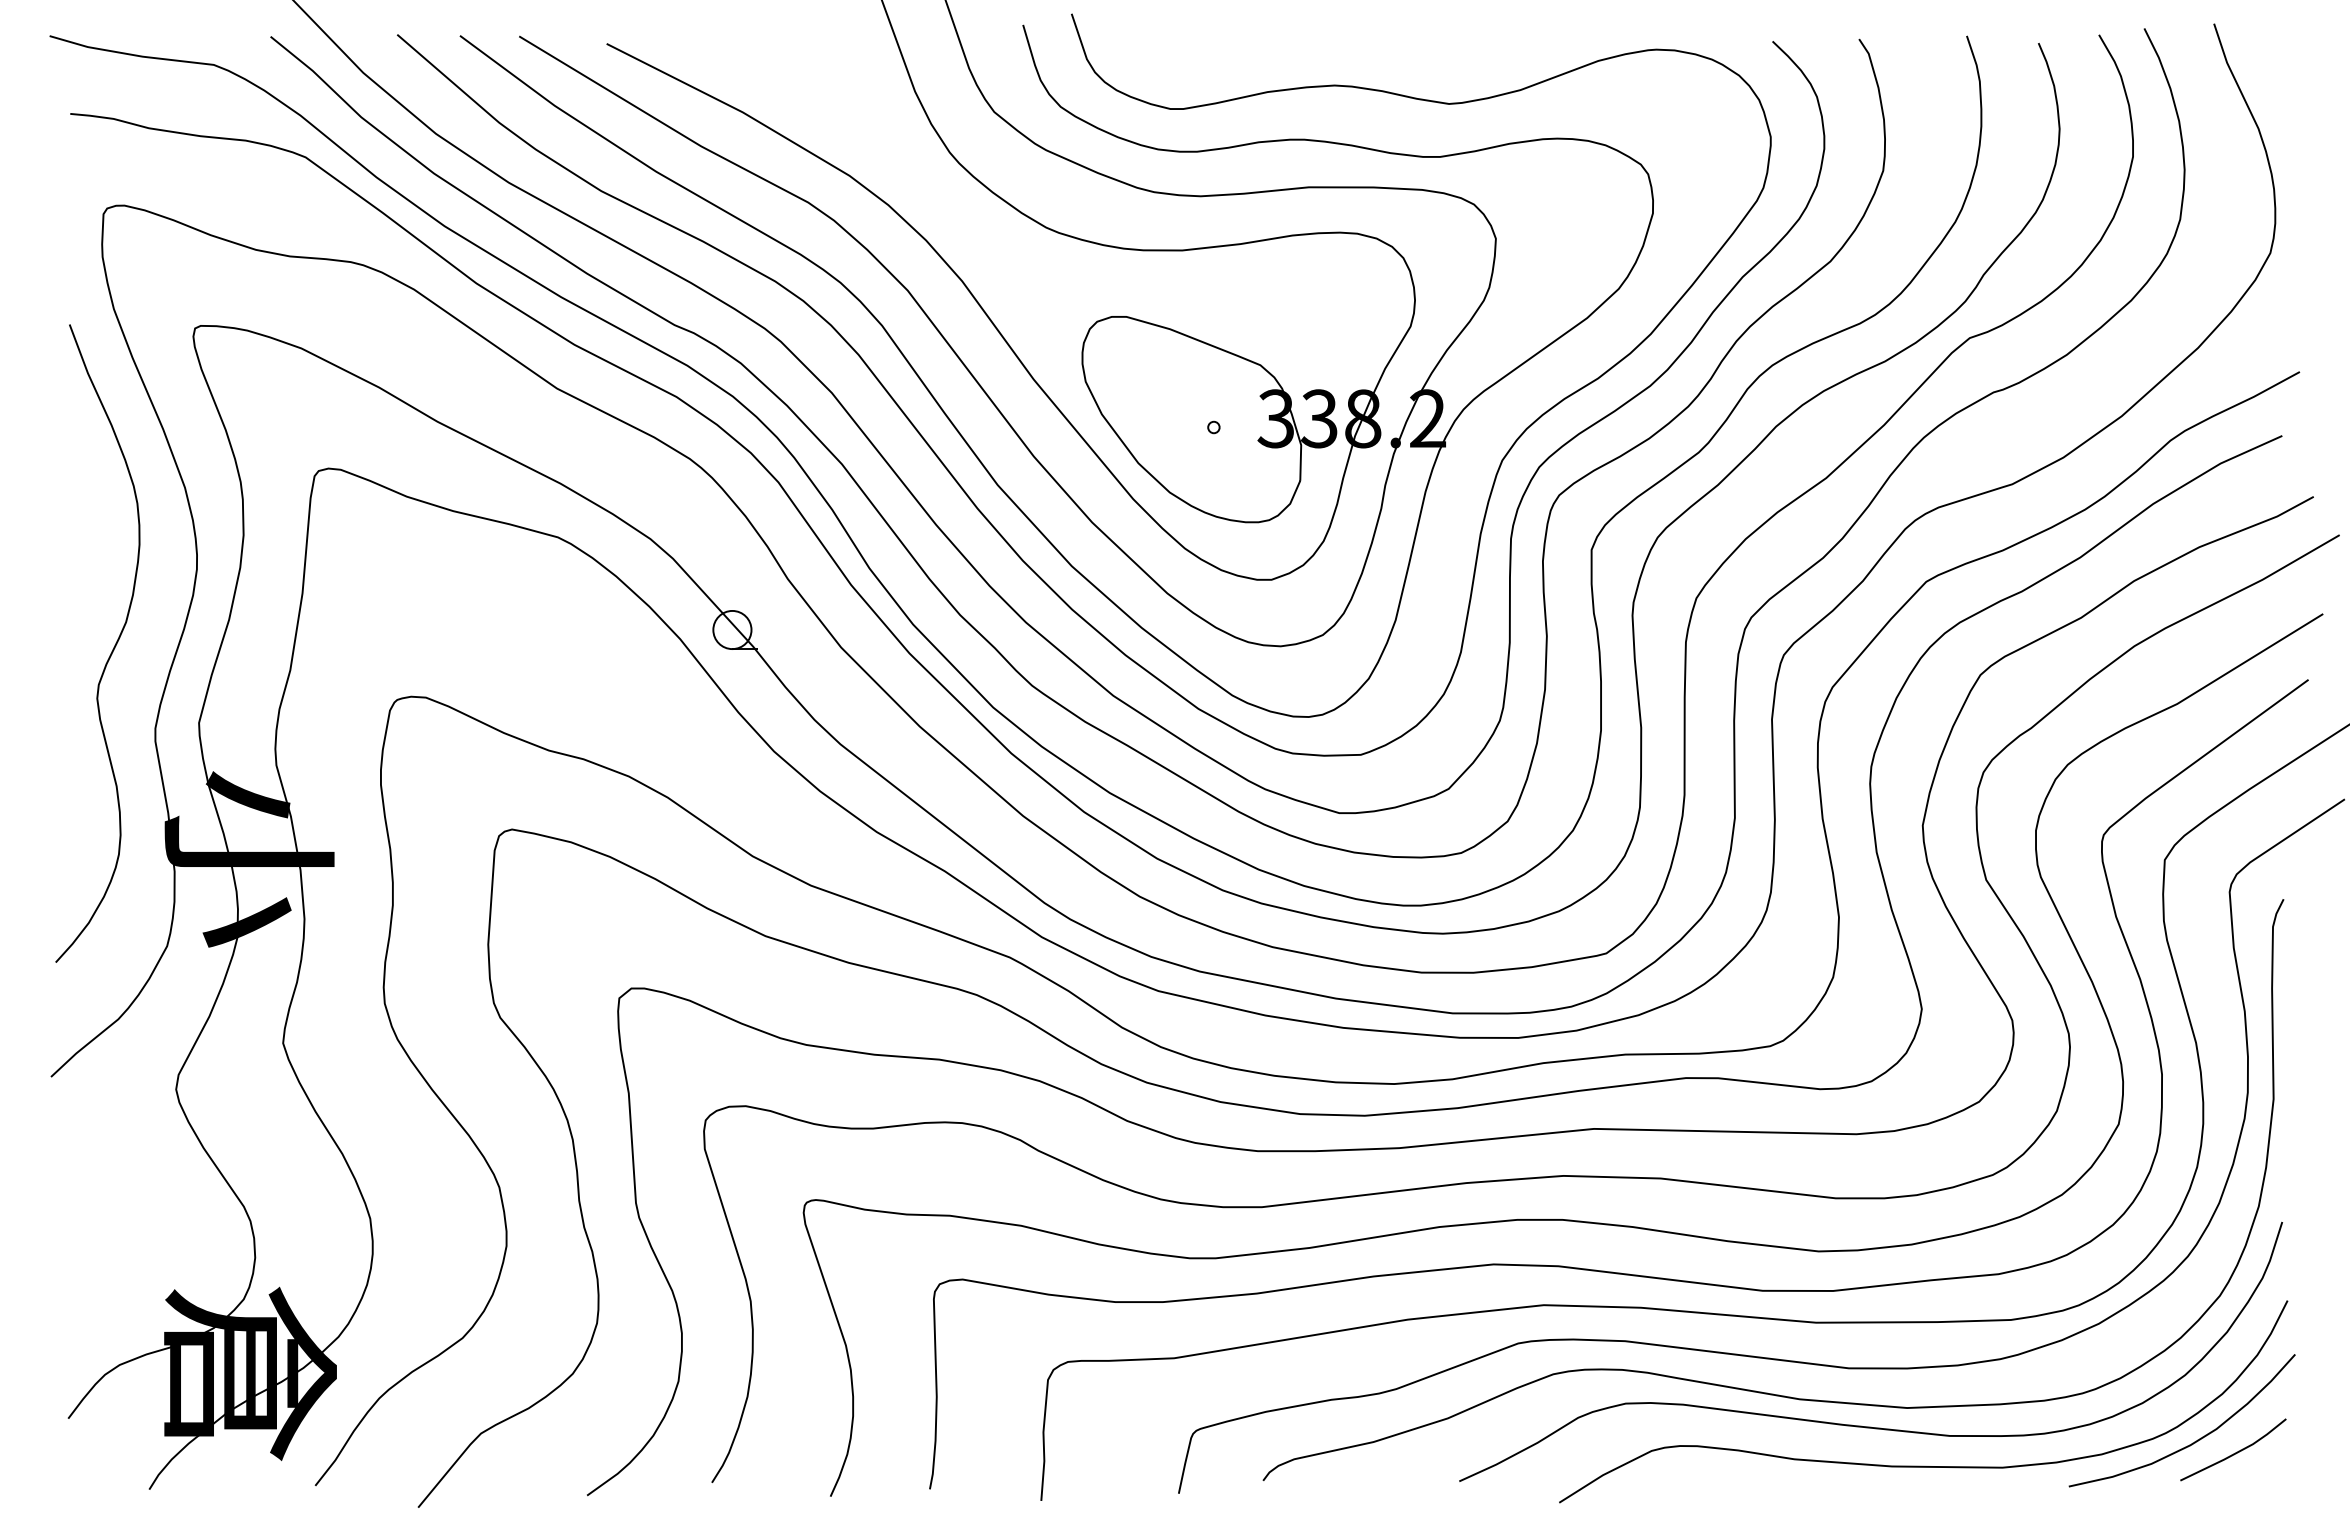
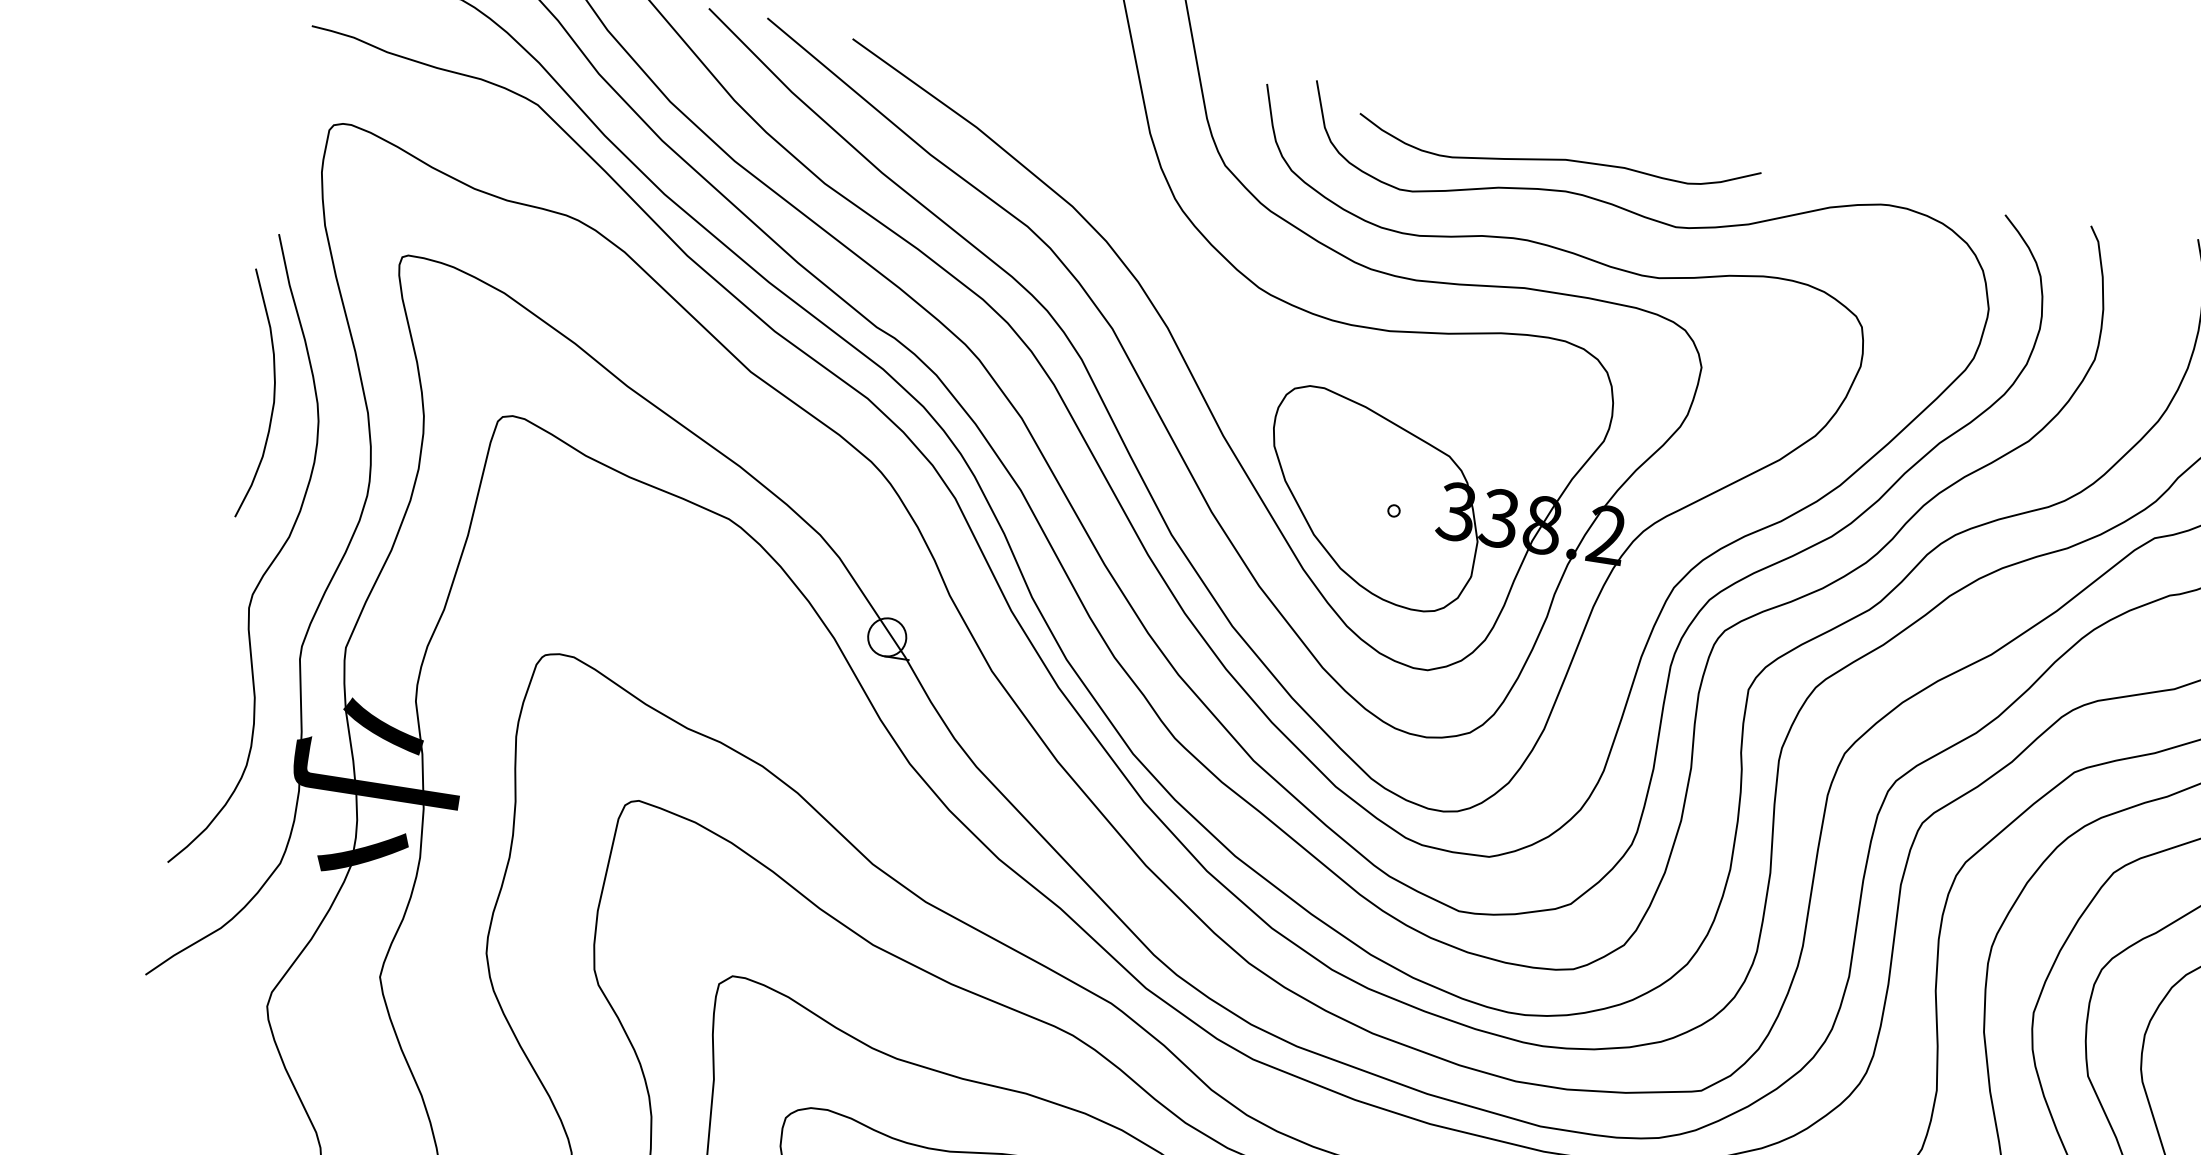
curve: (1322, 54) -> (1558, 158), added
curve: (88, 484) -> (273, 395), added

